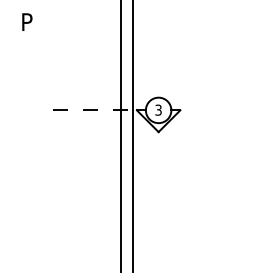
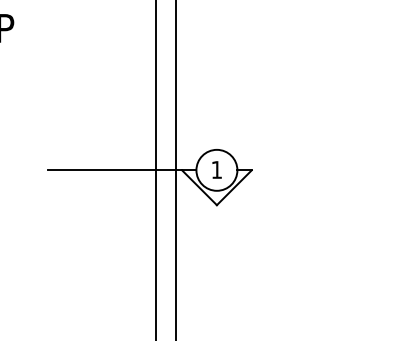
text: (158, 109) -> (216, 168), 3 -> 1
line: (95, 110) -> (115, 170), dashed -> solid

